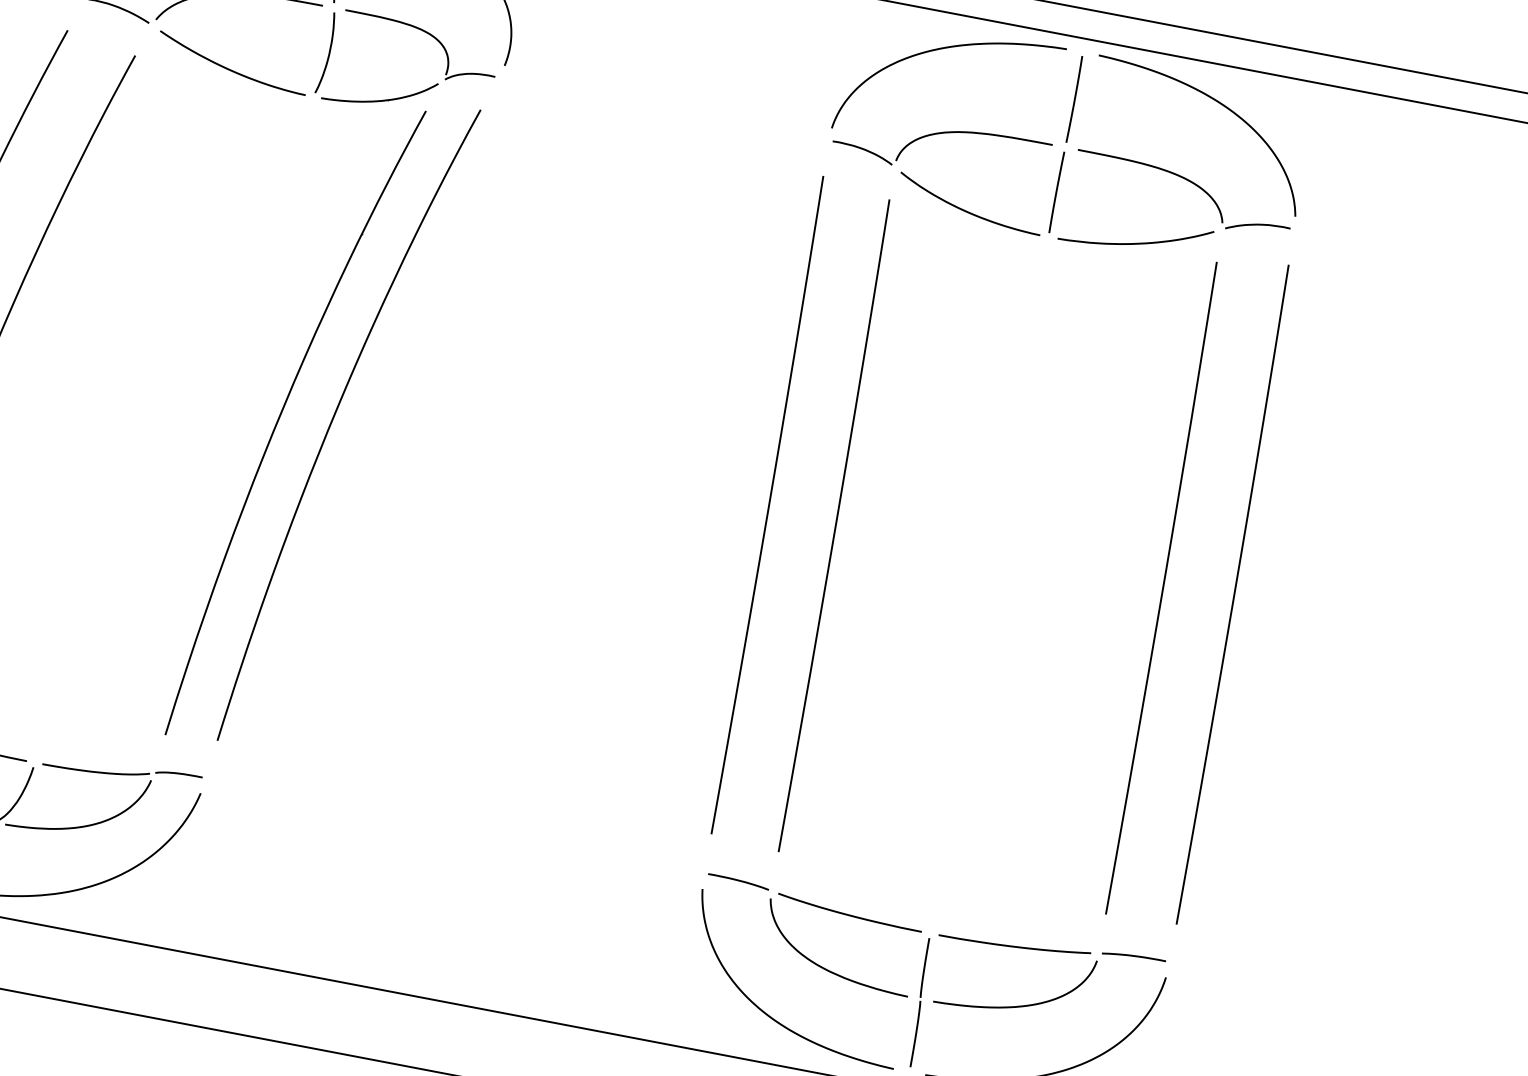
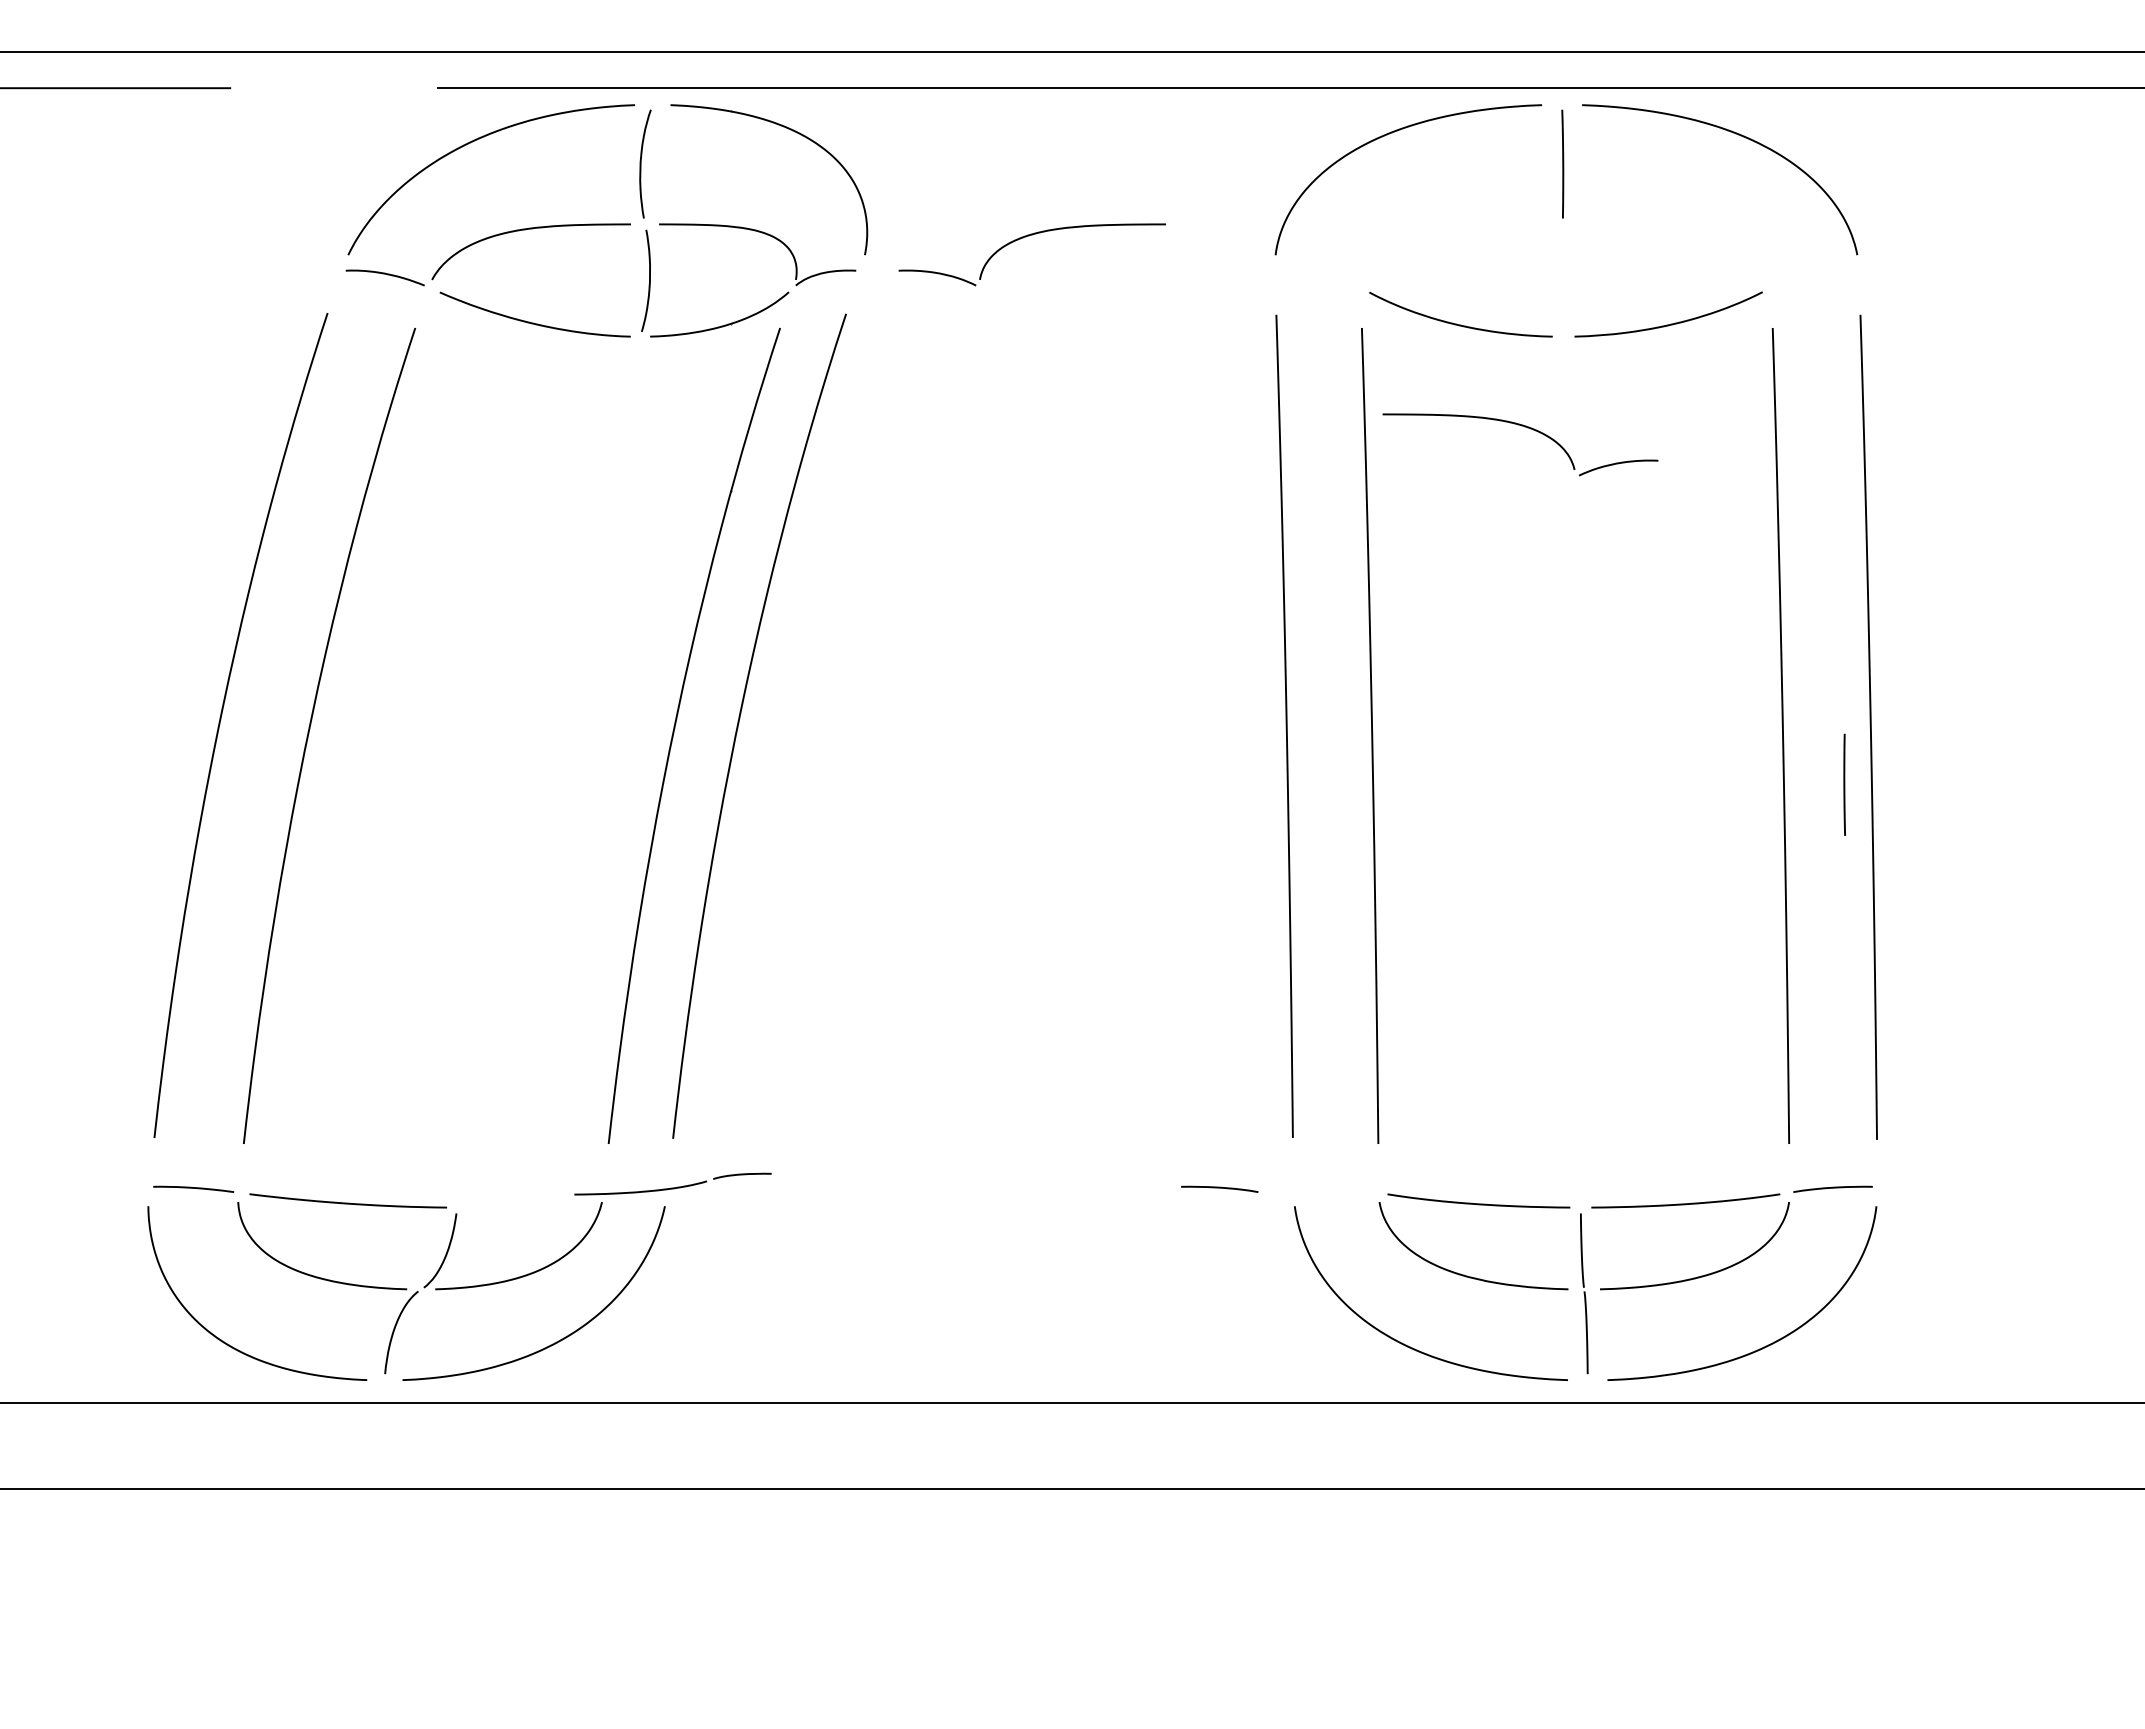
part: (939, 134) -> (1026, 237), moved
part: (1188, 181) -> (1524, 427), moved
line: (1056, 192) -> (1844, 784), moved
part: (122, 770) -> (672, 1183), moved
curve: (738, 881) -> (1219, 1188), moved

